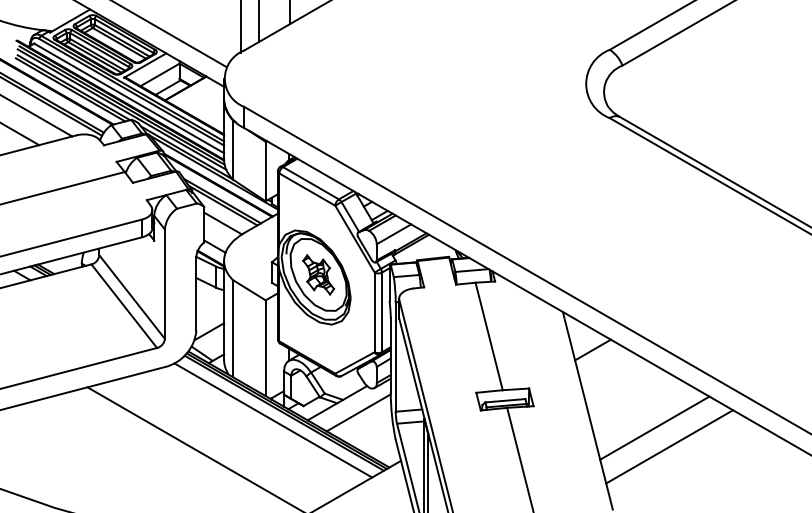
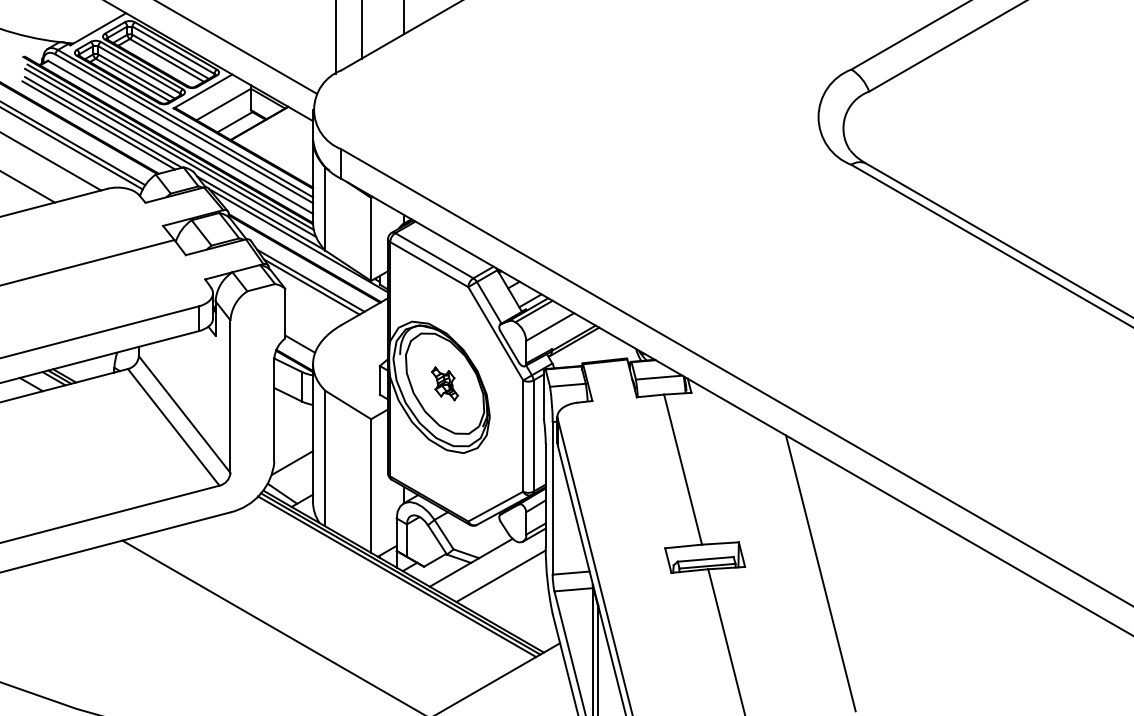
line: (222, 223) -> (311, 311), removed
part: (318, 274) -> (444, 383), size x0.6
line: (593, 349) -> (828, 488), removed
line: (273, 420) -> (381, 586), removed
line: (654, 428) -> (914, 597), removed
line: (669, 446) -> (934, 623), removed

